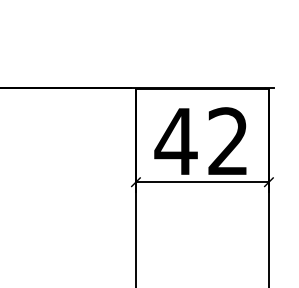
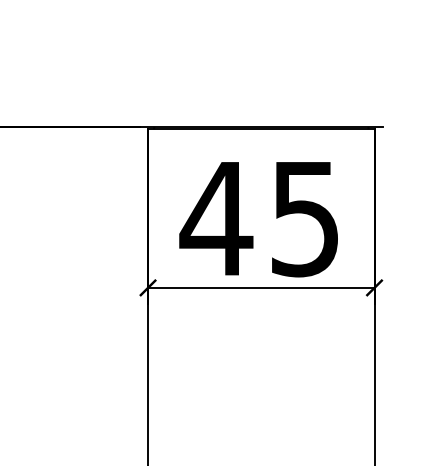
text: (227, 141) -> (303, 218), 42 -> 45

